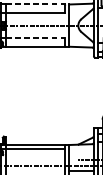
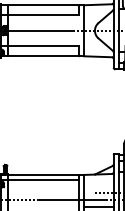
line: (38, 4) -> (46, 5), dashed -> solid
line: (35, 38) -> (43, 46), dashed -> solid

